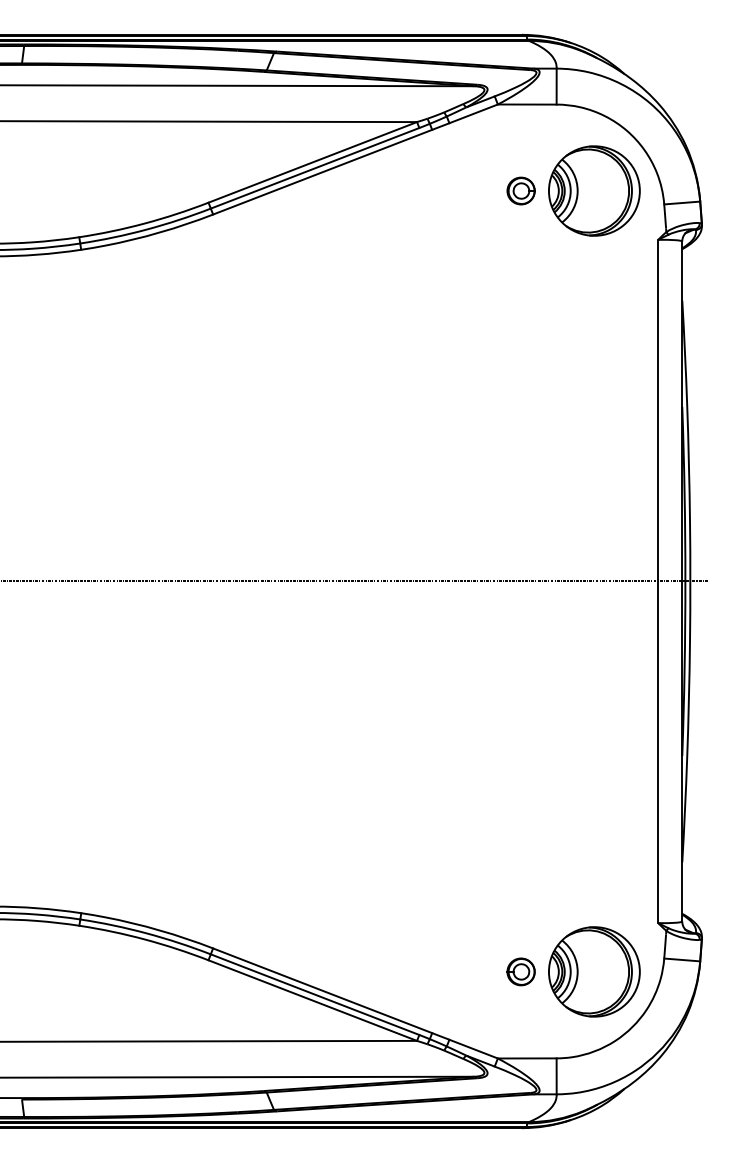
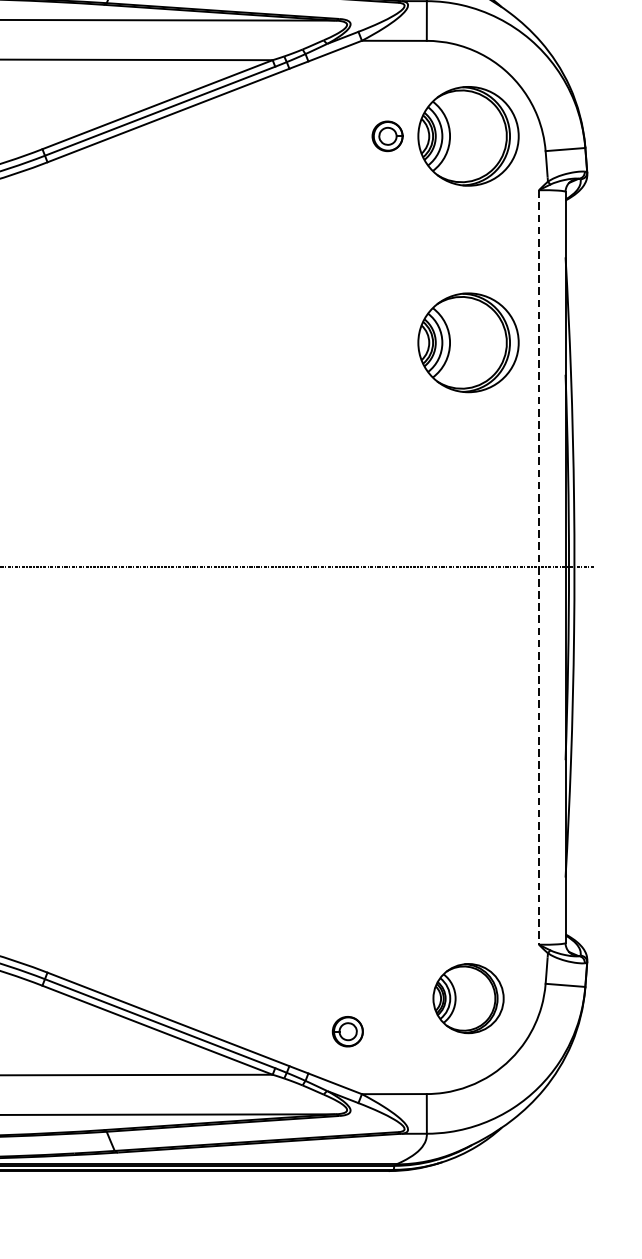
part: (594, 377) -> (468, 342), added
line: (658, 581) -> (539, 567), solid -> dashed
part: (520, 971) -> (347, 1031), moved
part: (594, 971) -> (468, 998), size x0.7

